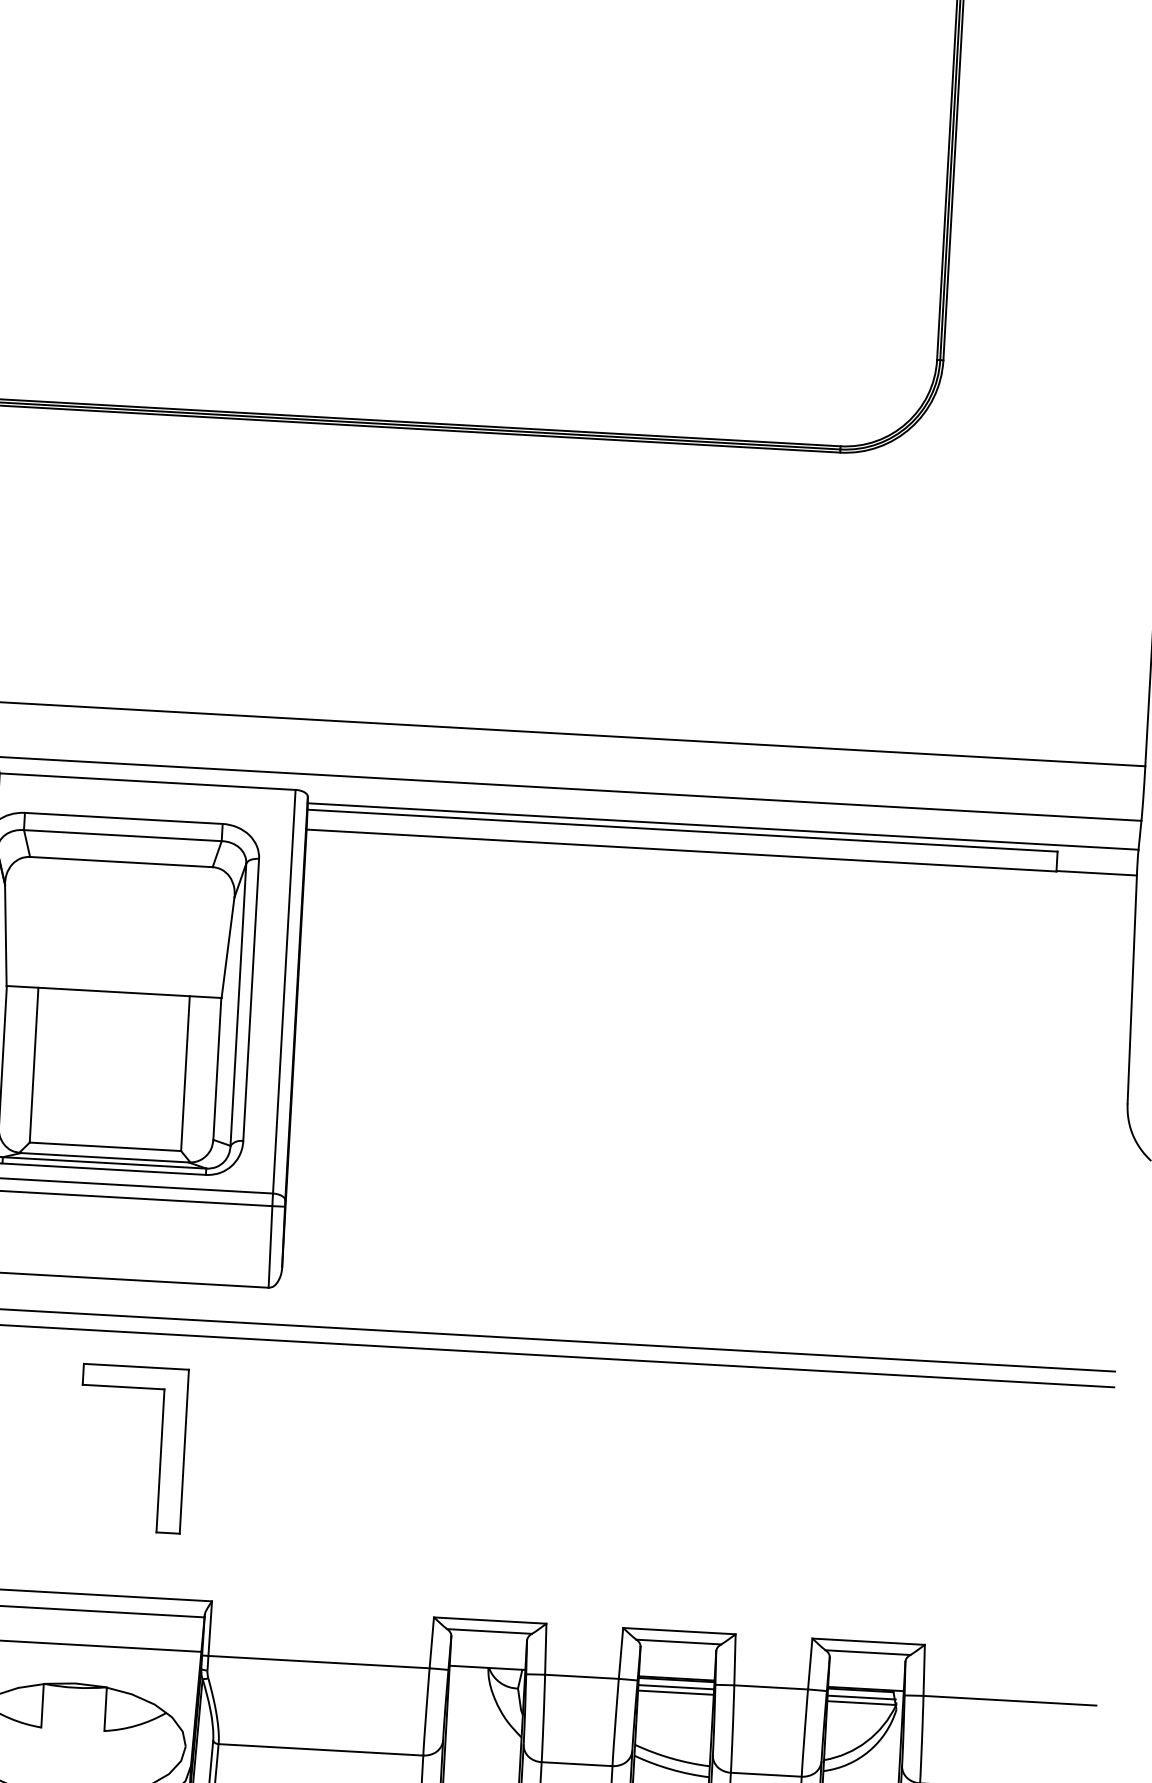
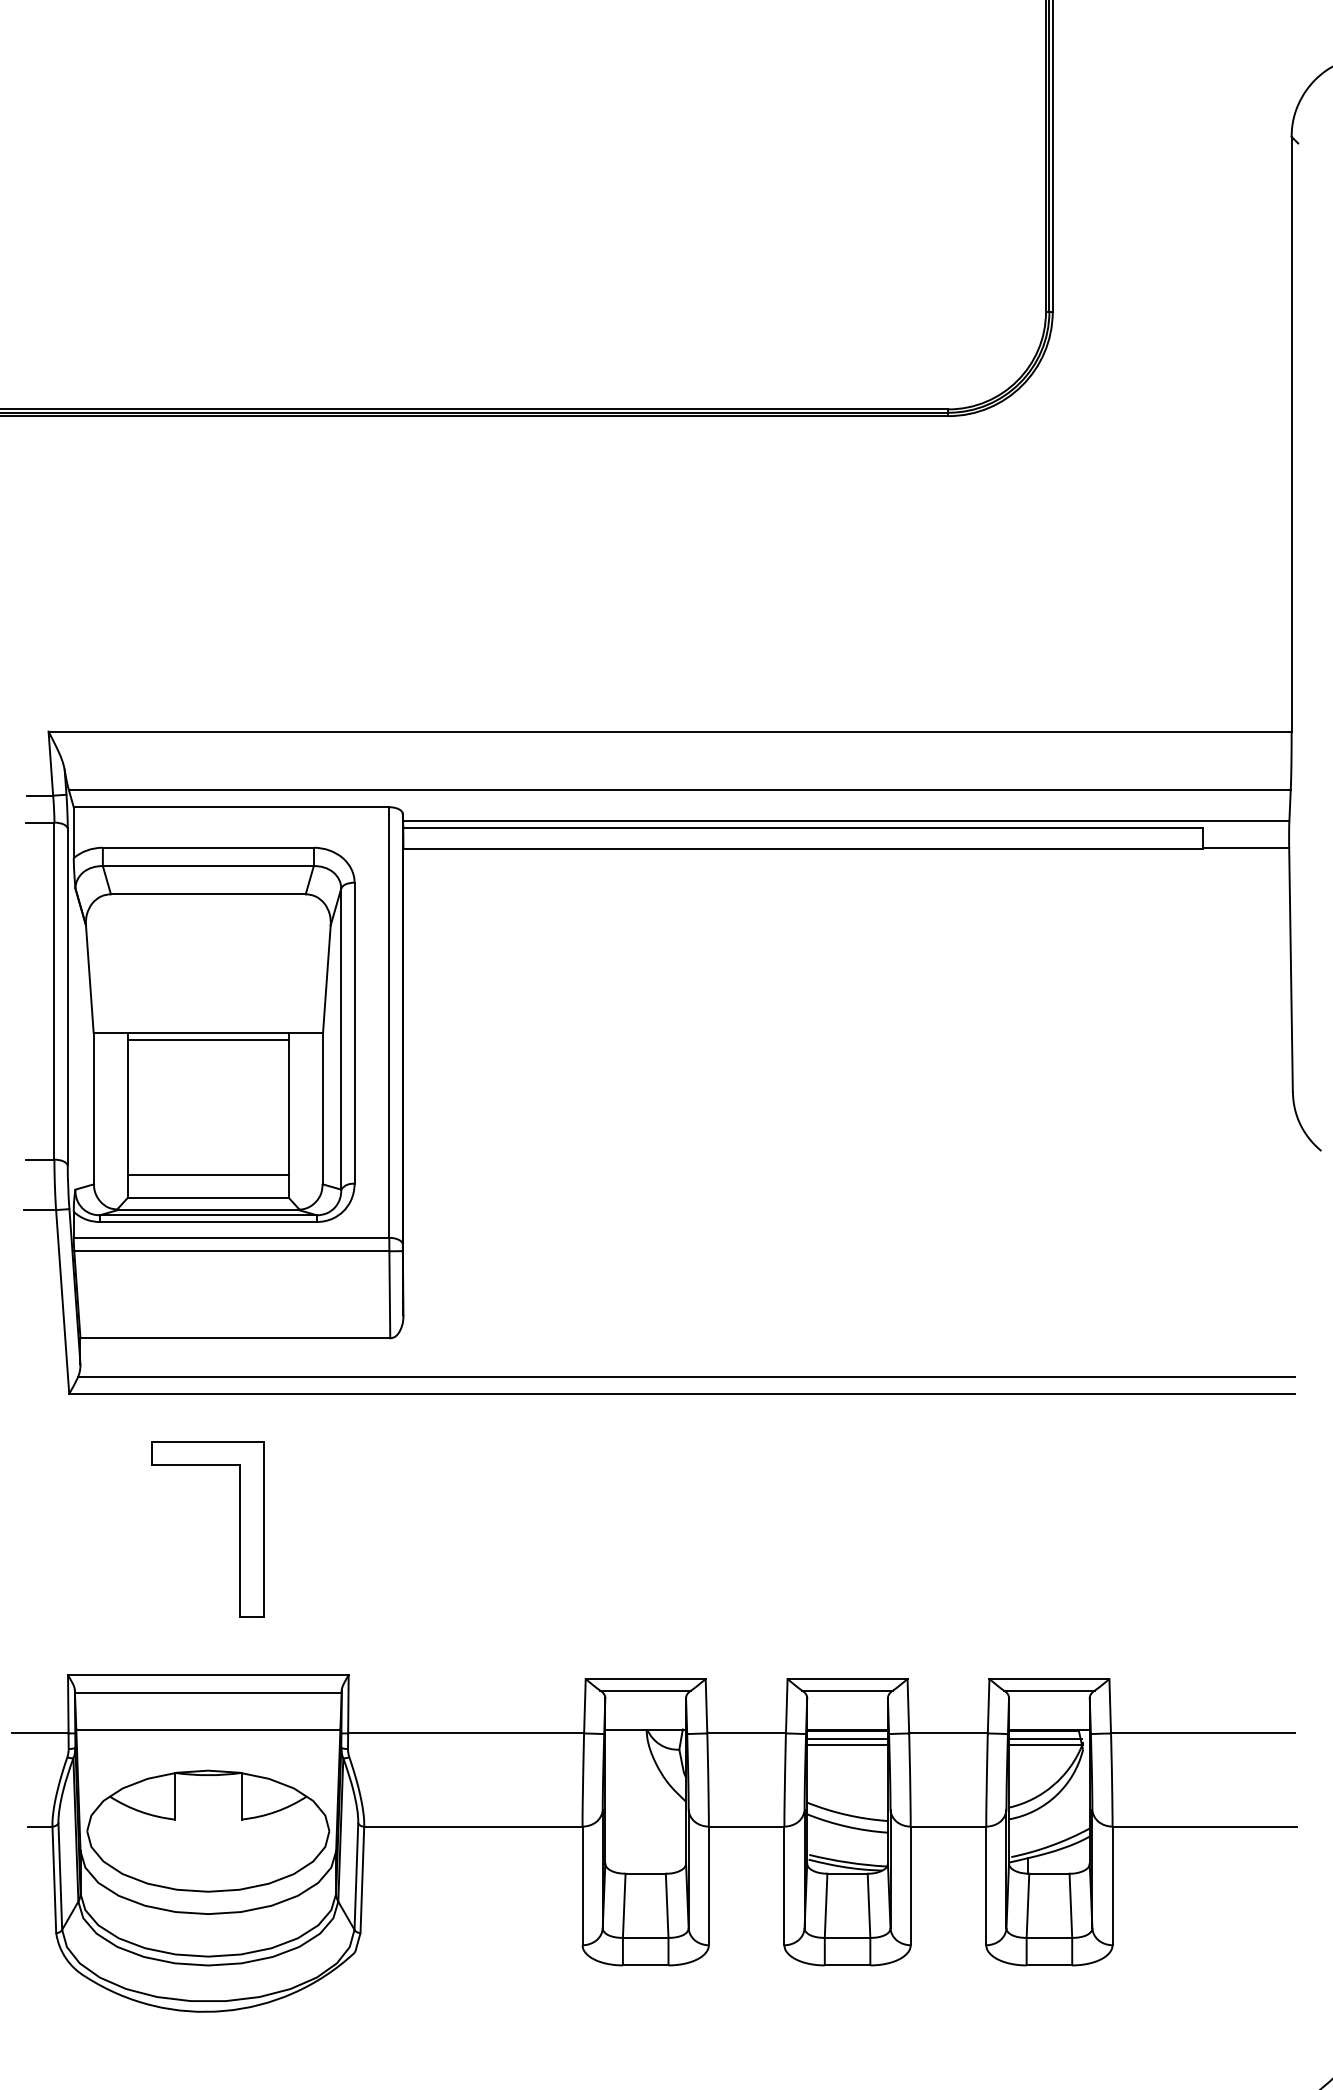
line: (113, 999) -> (208, 1040), added
line: (106, 1124) -> (208, 1174), added
part: (161, 1450) -> (239, 1529), moved

